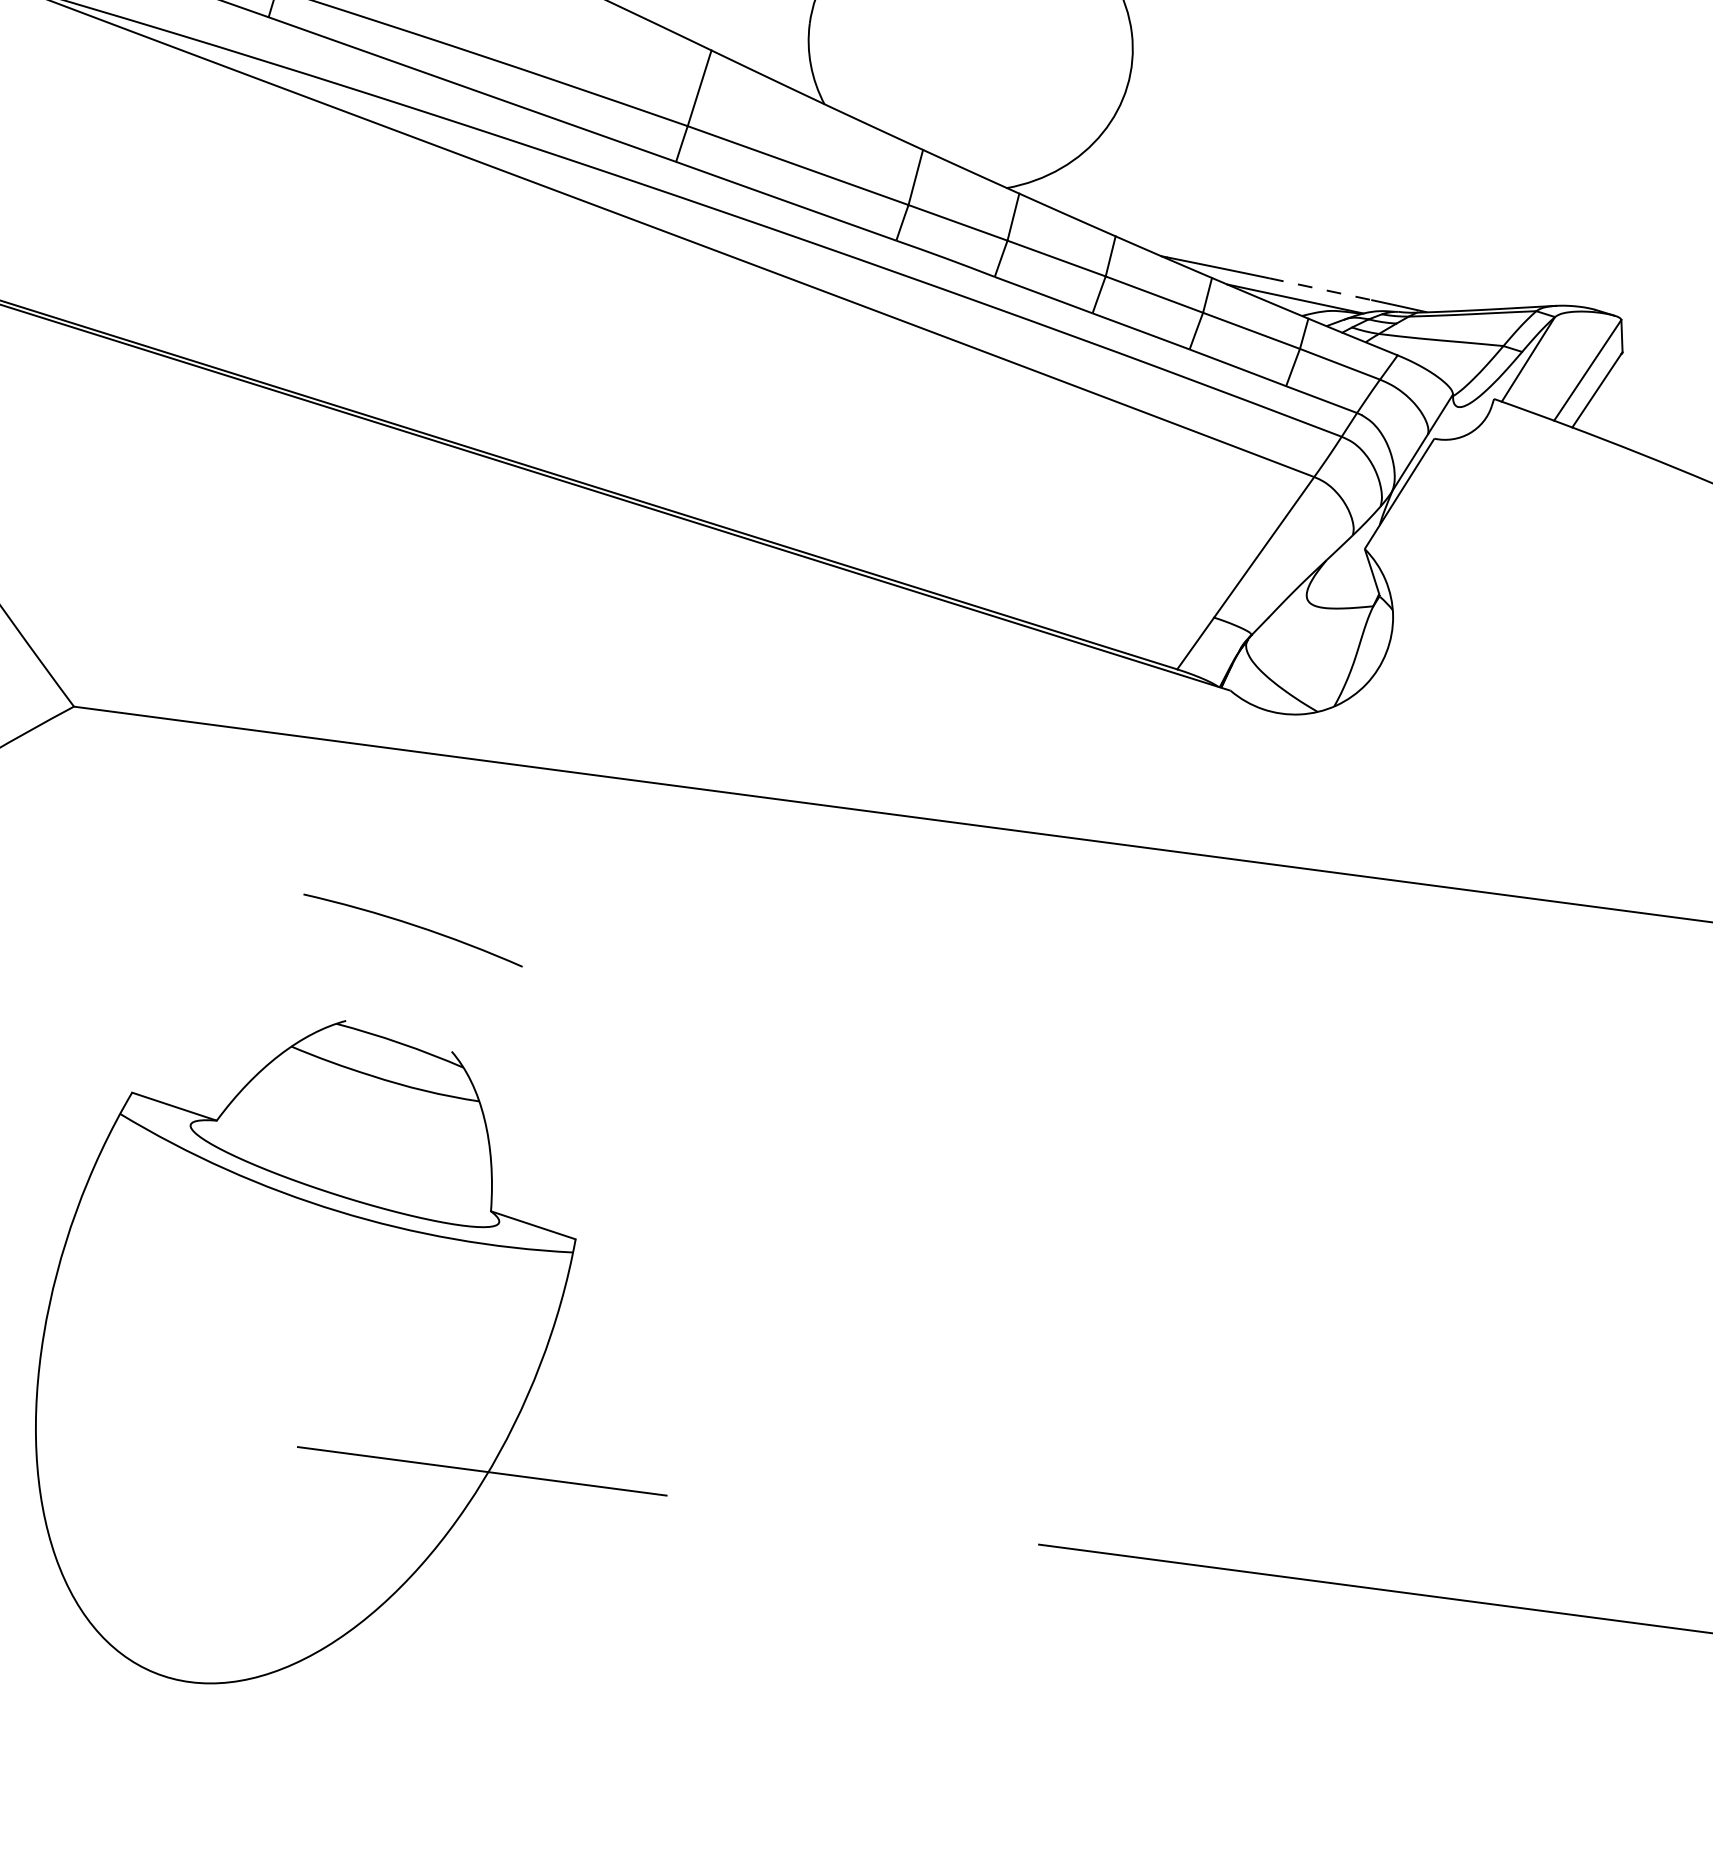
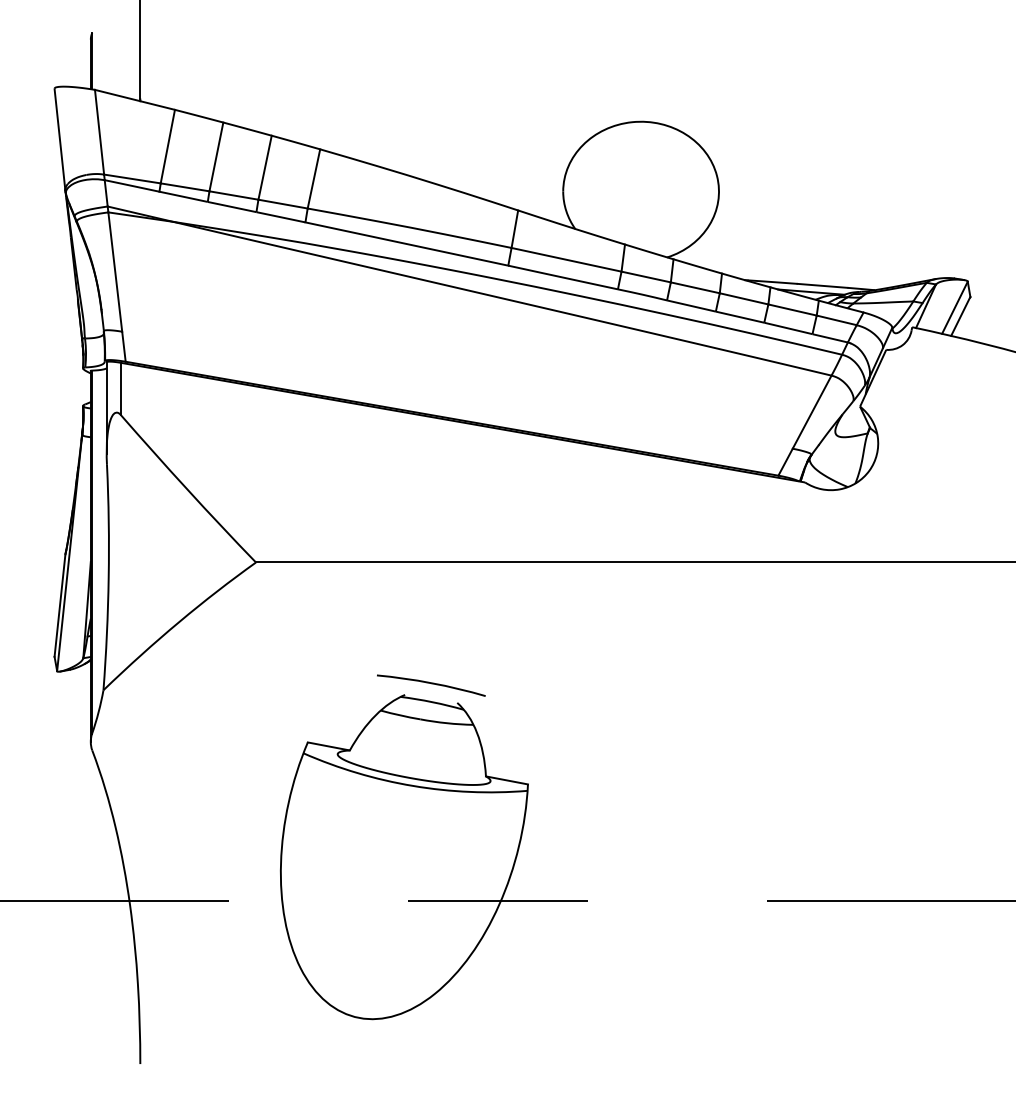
line: (1322, 288) -> (823, 285), dashed -> solid
arc: (413, 928) -> (431, 684), moved

